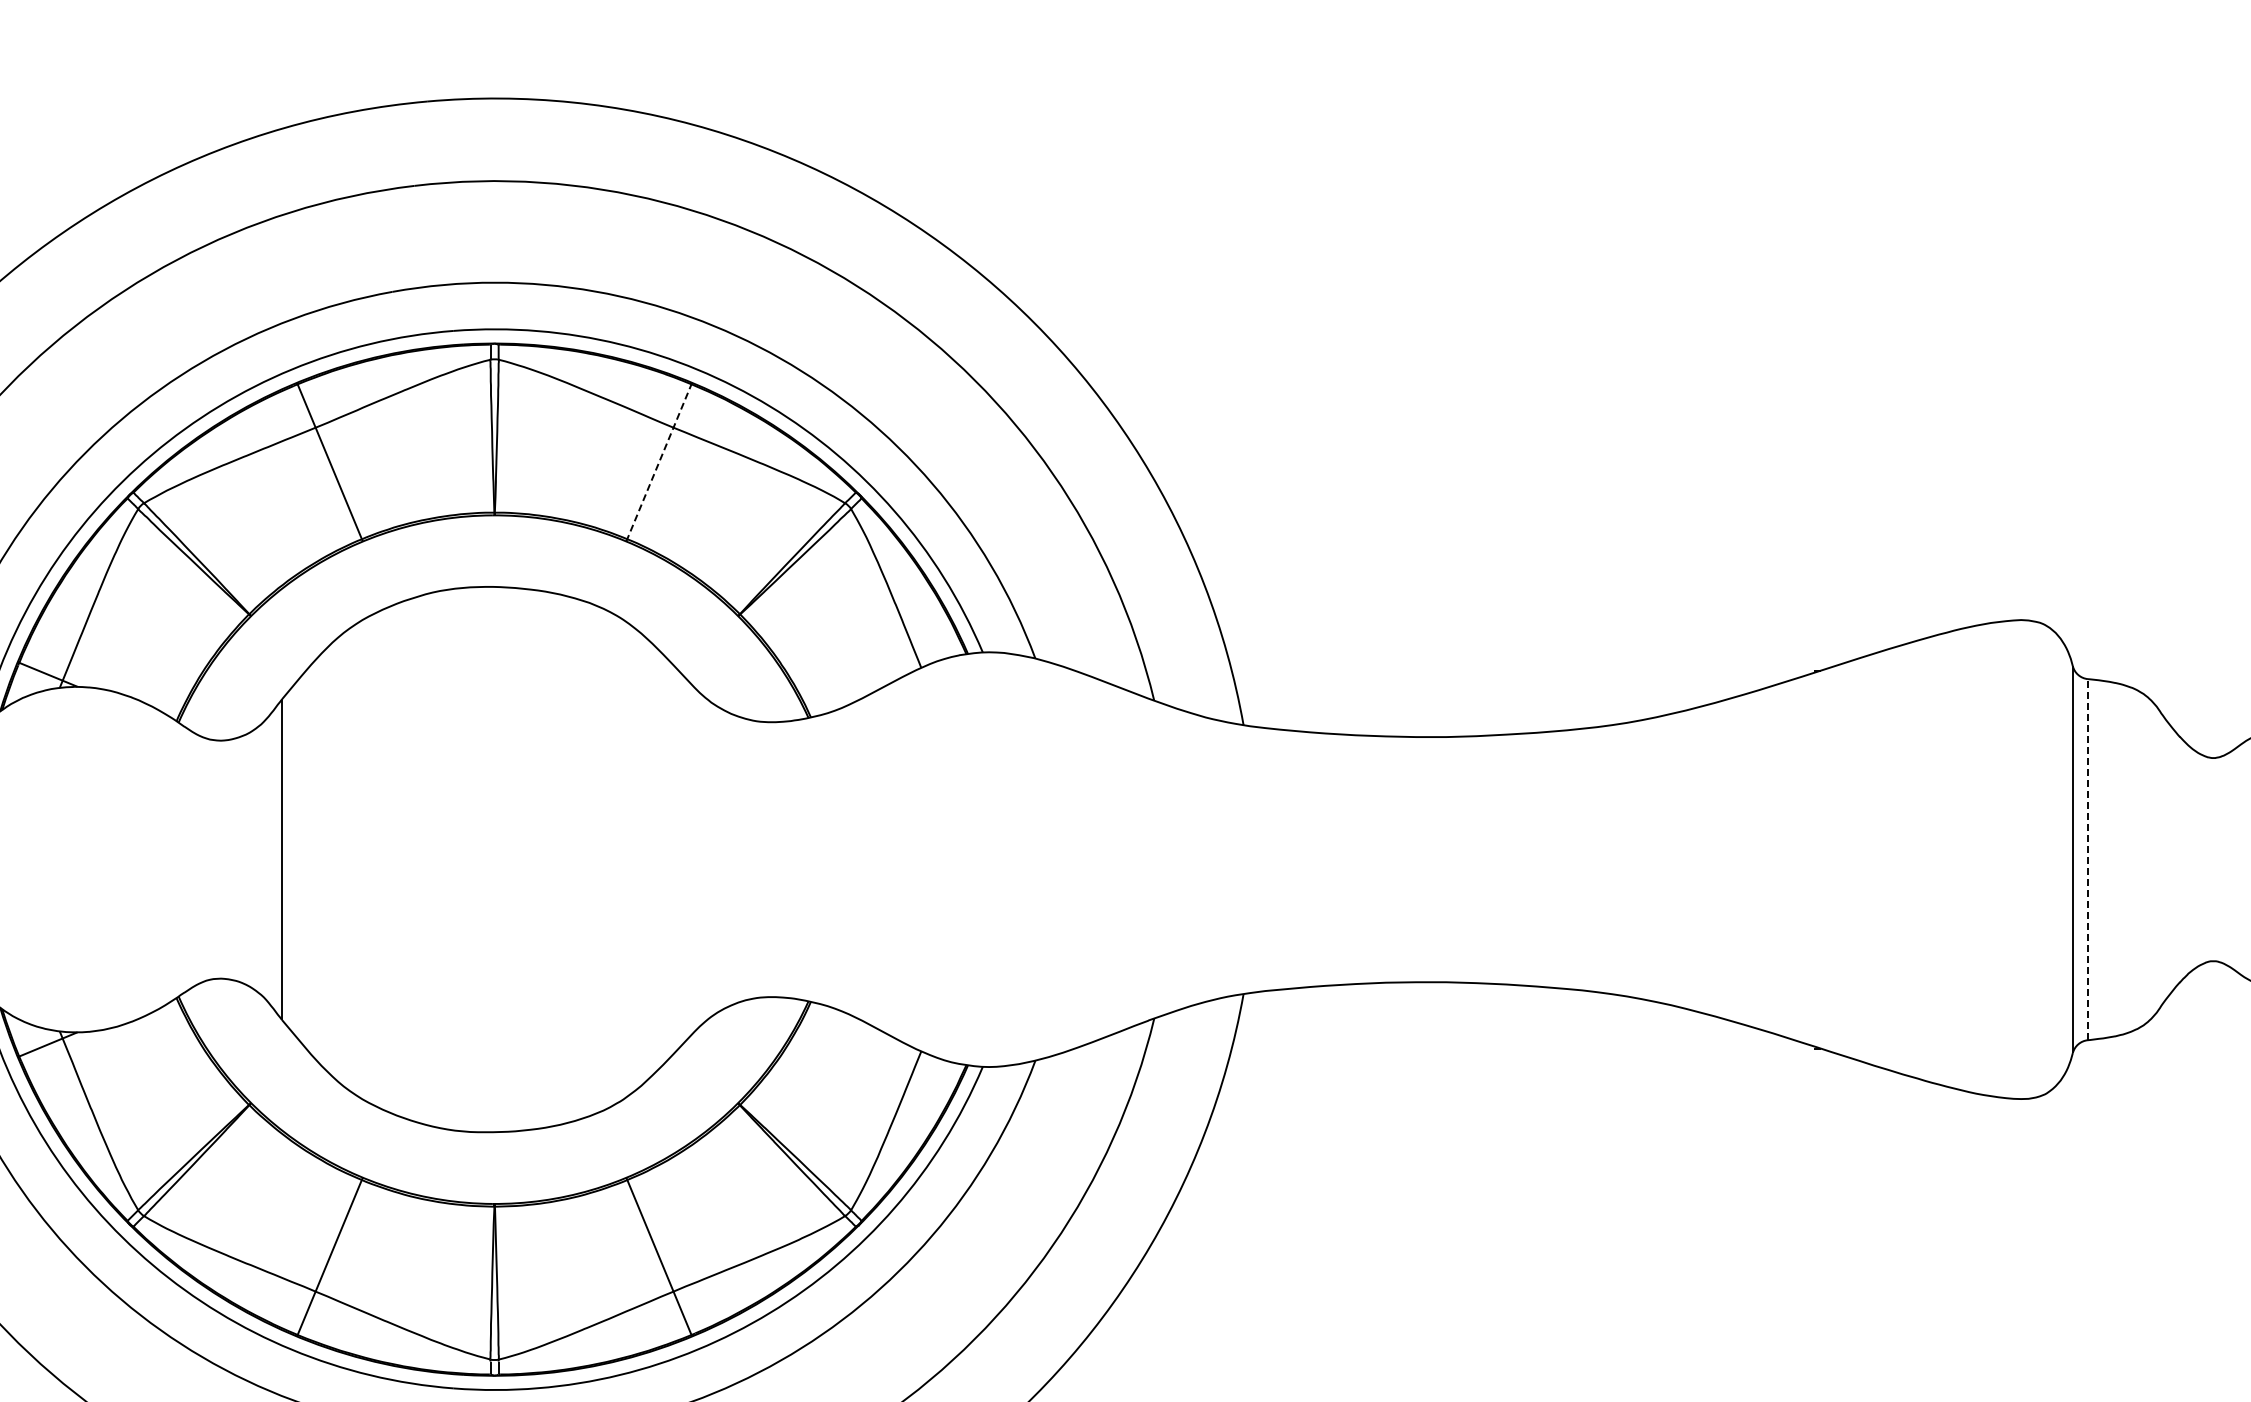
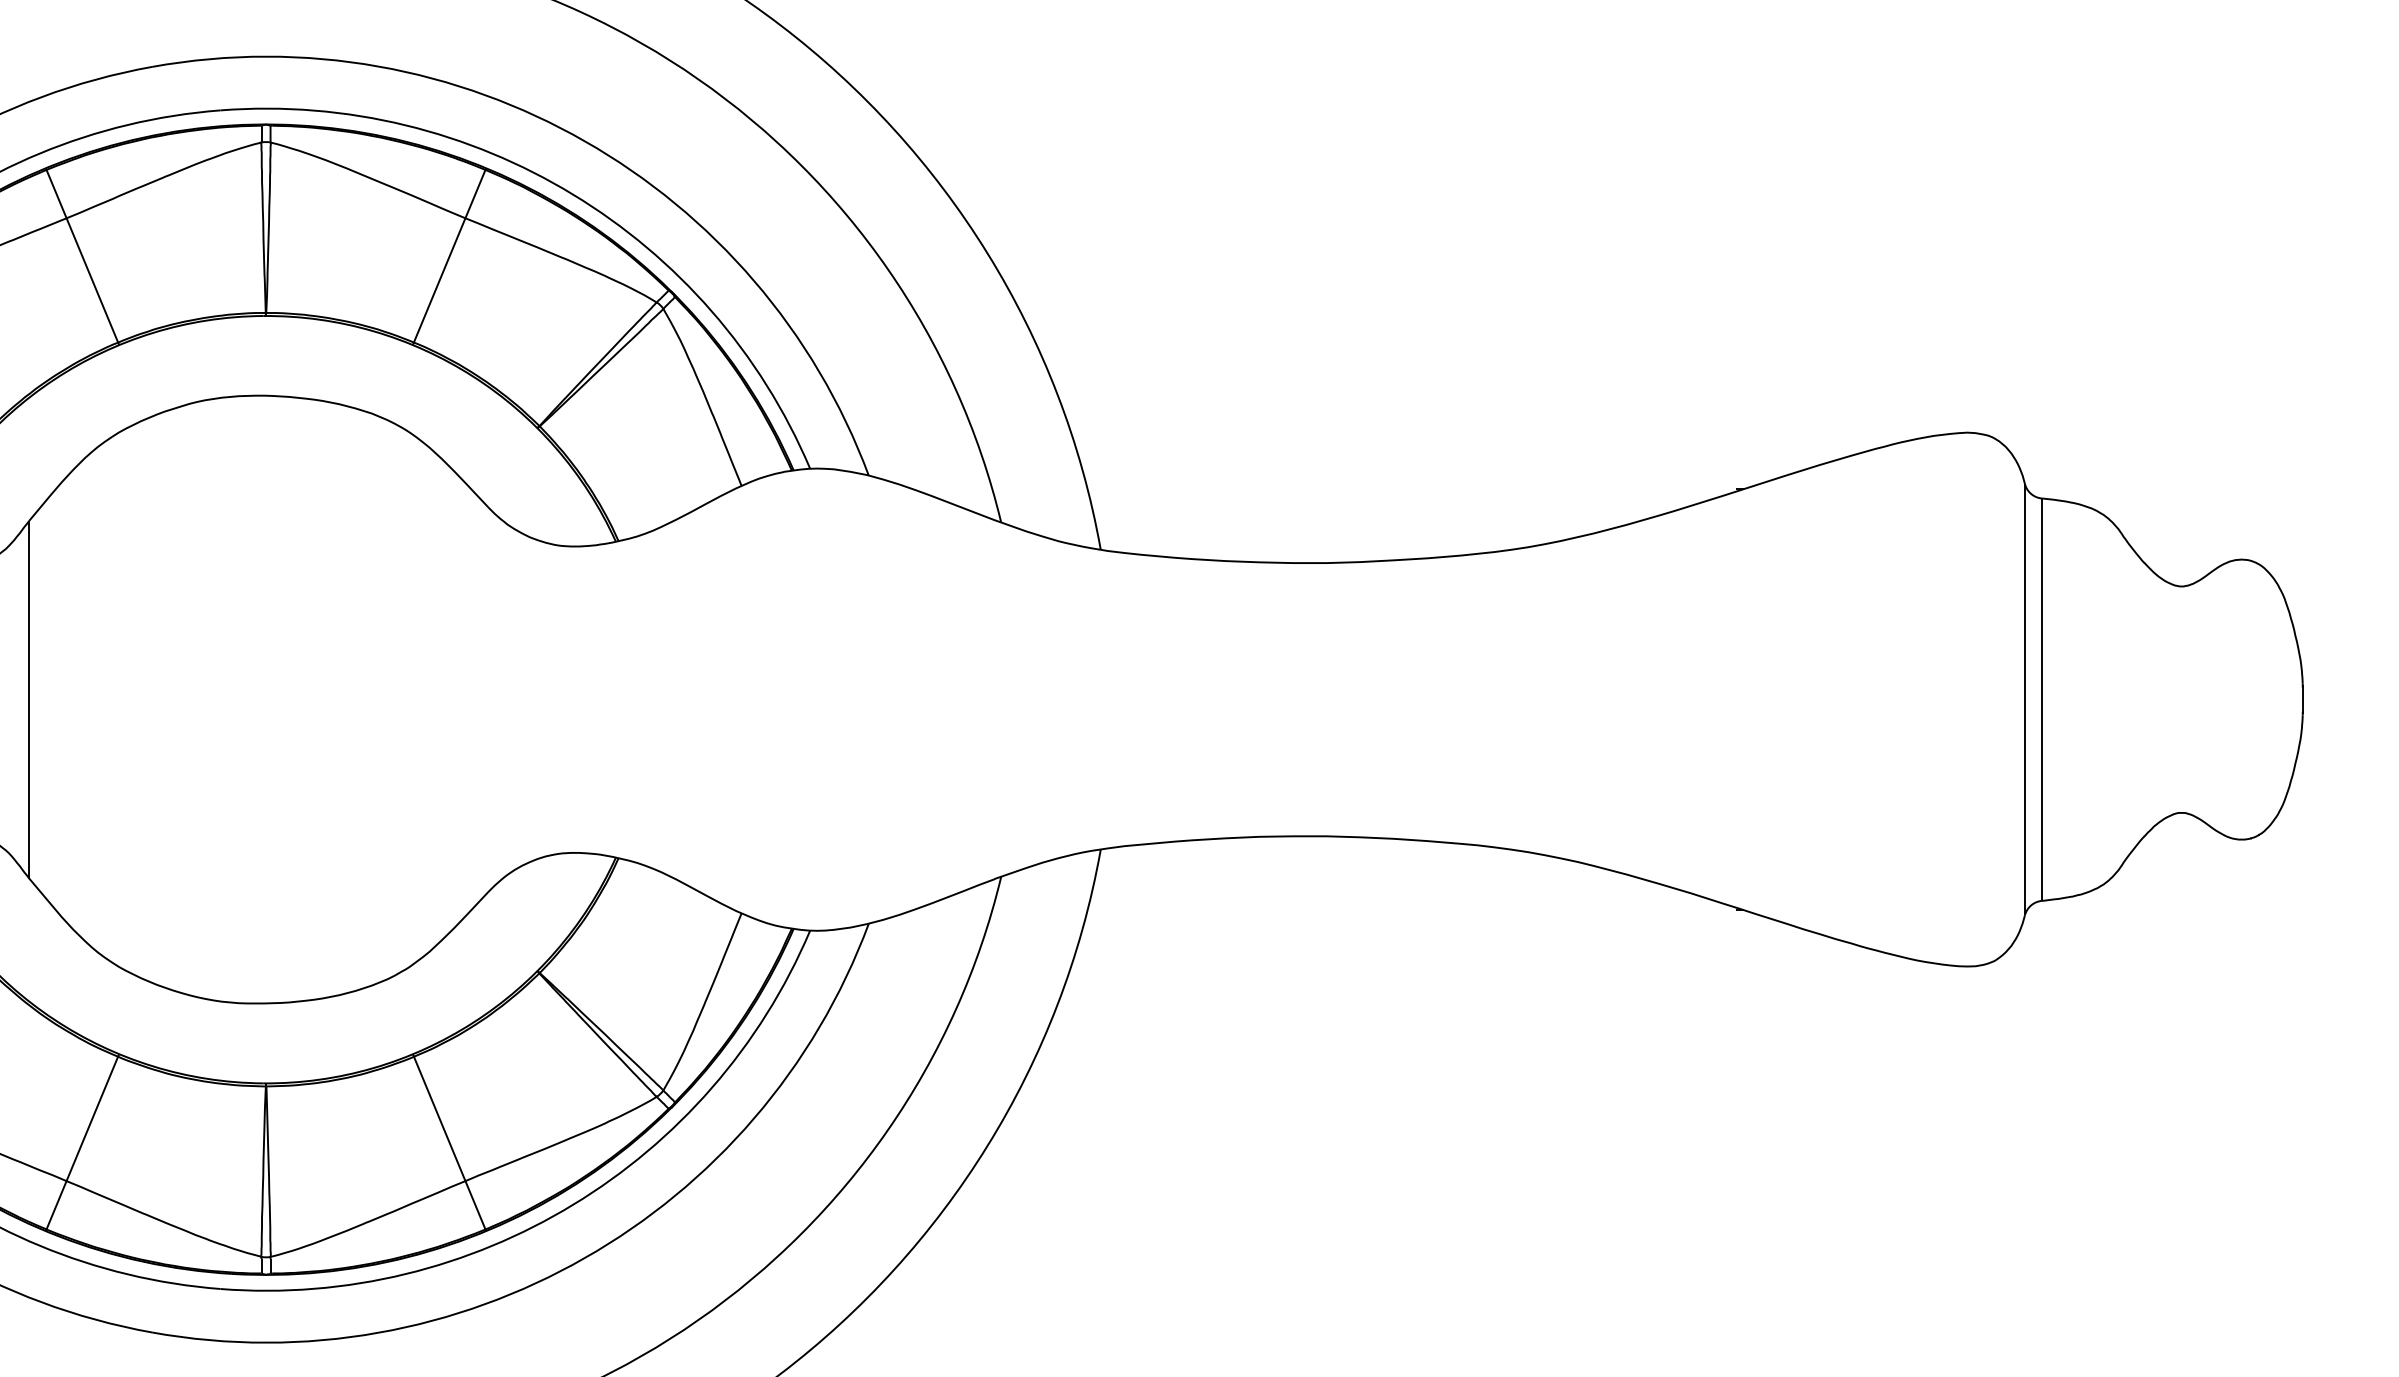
line: (659, 462) -> (449, 257), dashed -> solid
line: (2087, 859) -> (2041, 699), dashed -> solid

